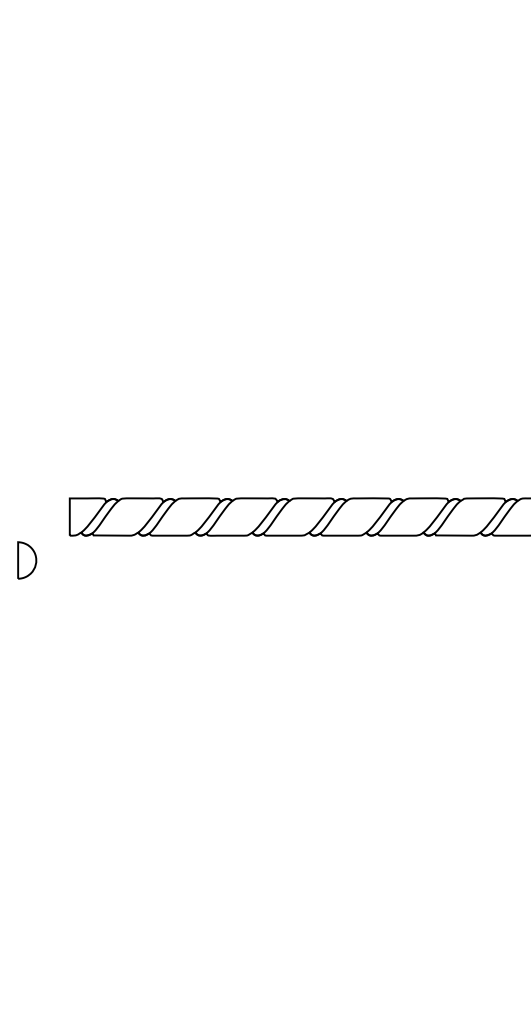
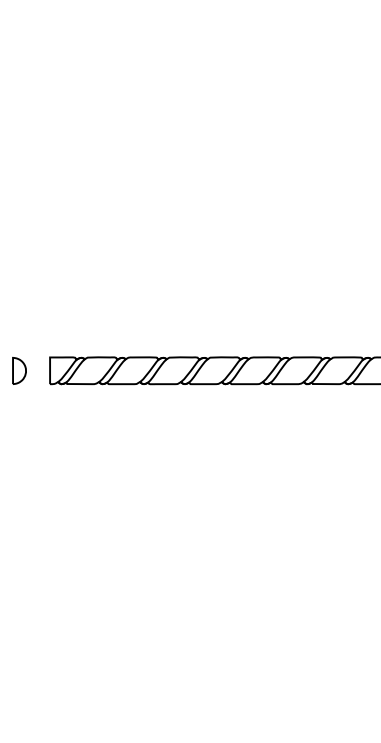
part: (27, 559) -> (19, 370), moved

